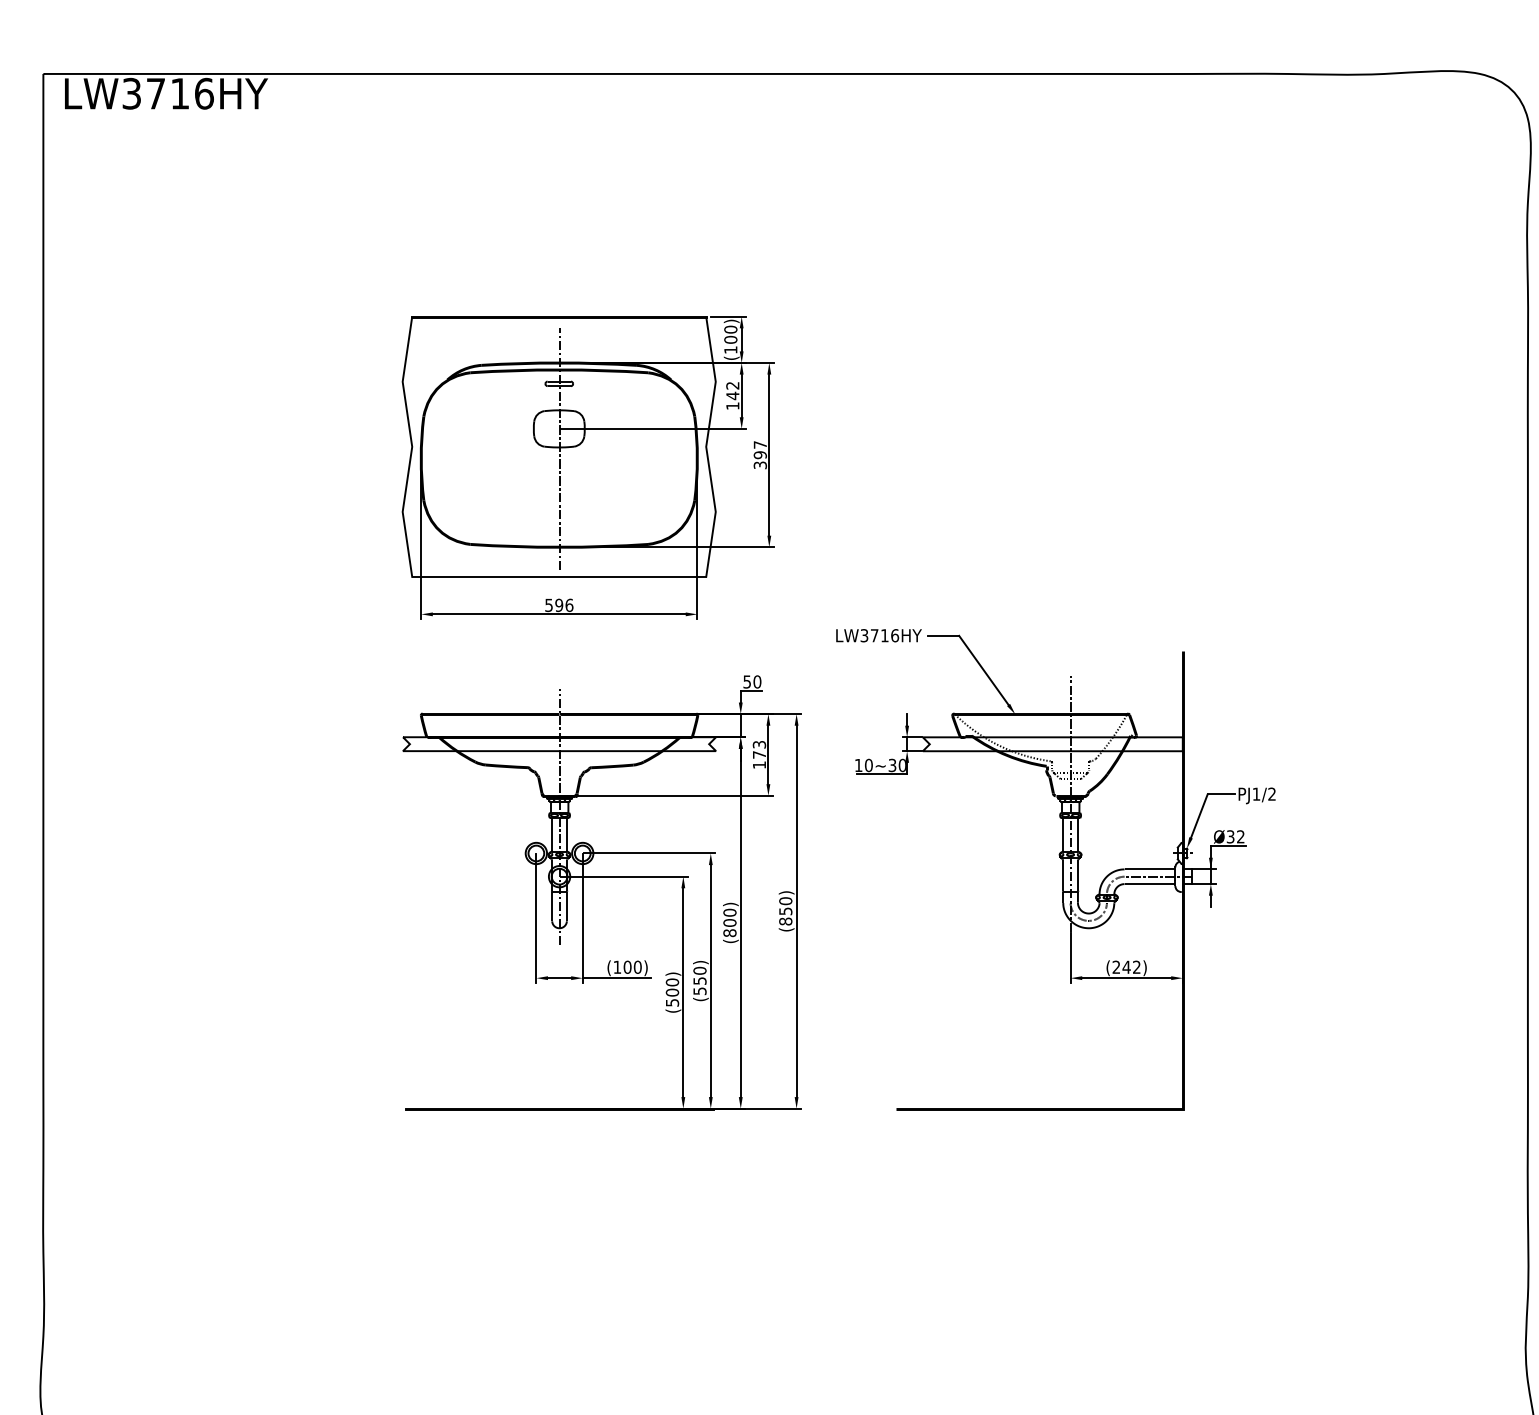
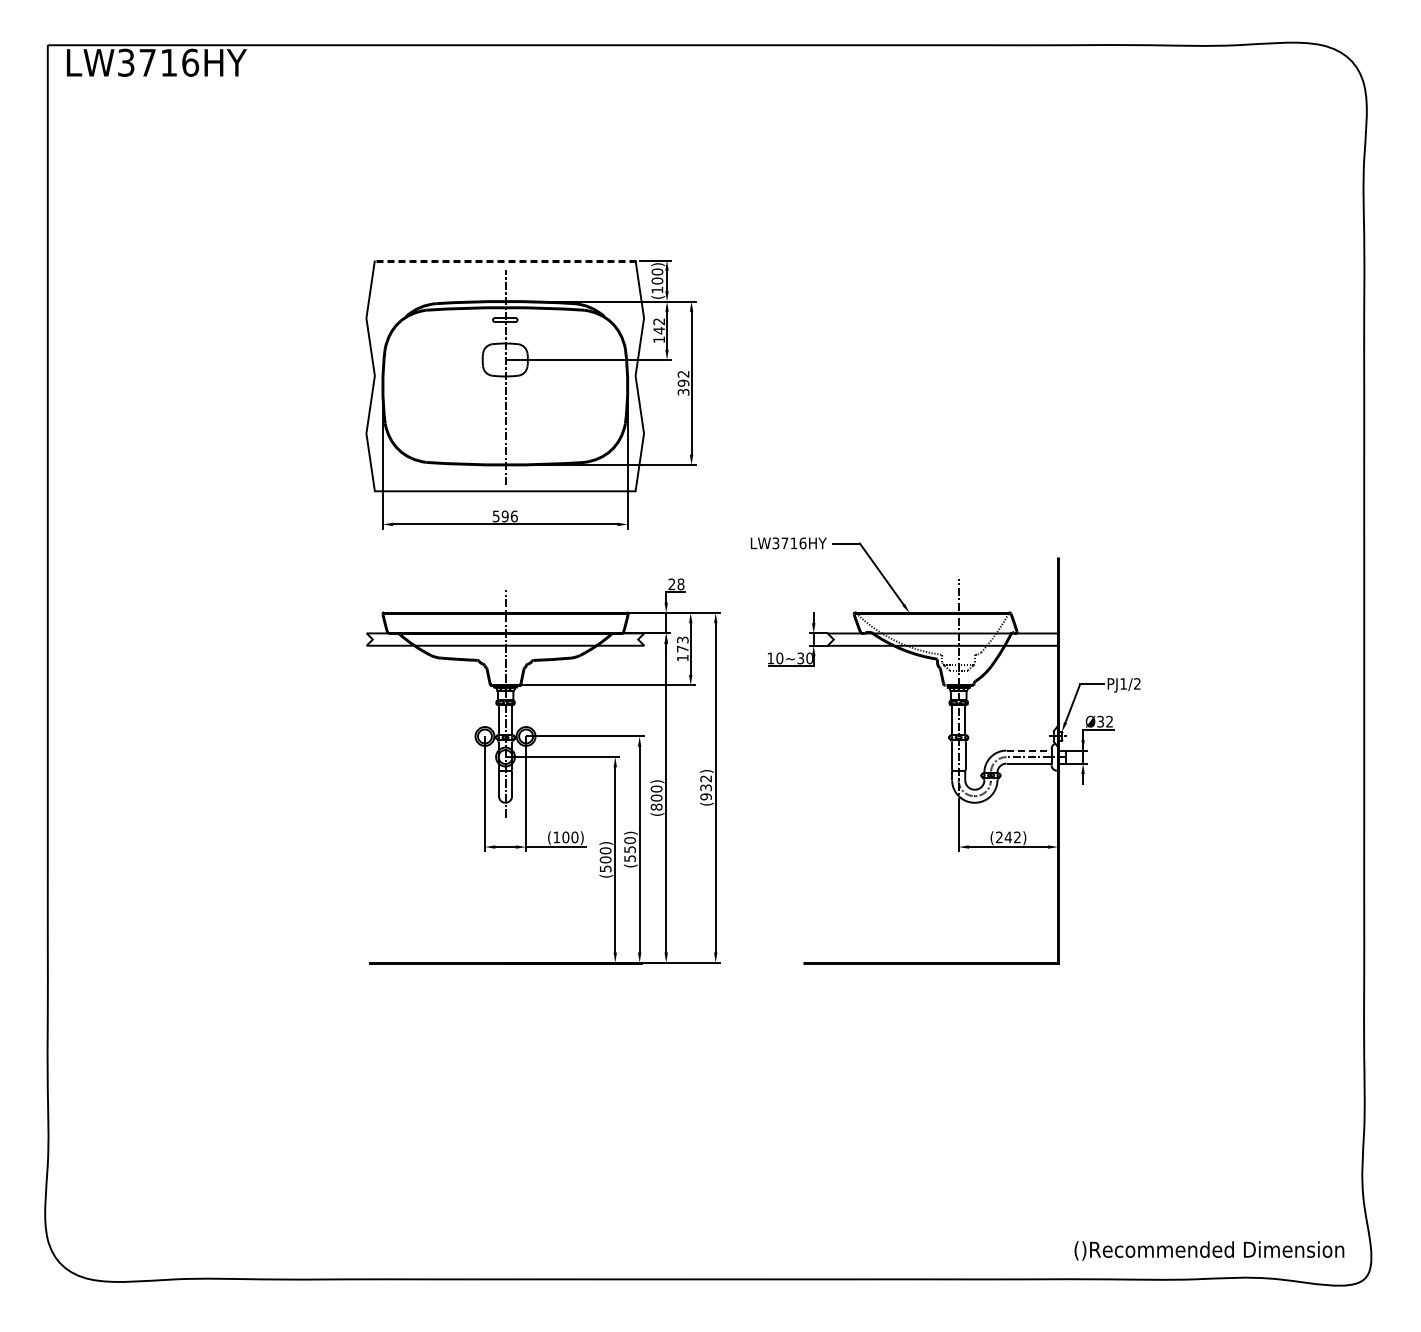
line: (558, 316) -> (504, 260), solid -> dashed
text: (760, 445) -> (683, 374), 397 -> 392
text: (752, 682) -> (676, 584), 50 -> 28
line: (1150, 869) -> (1029, 750), solid -> dashed
text: (785, 911) -> (705, 787), (850) -> (932)

